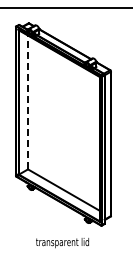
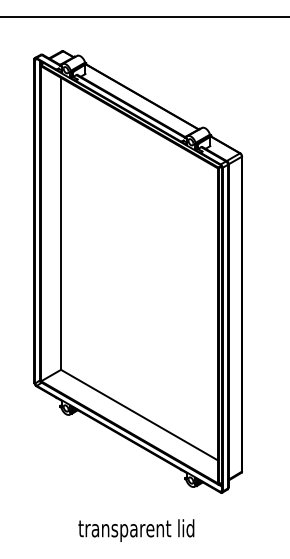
line: (28, 102) -> (62, 223), dashed -> solid

